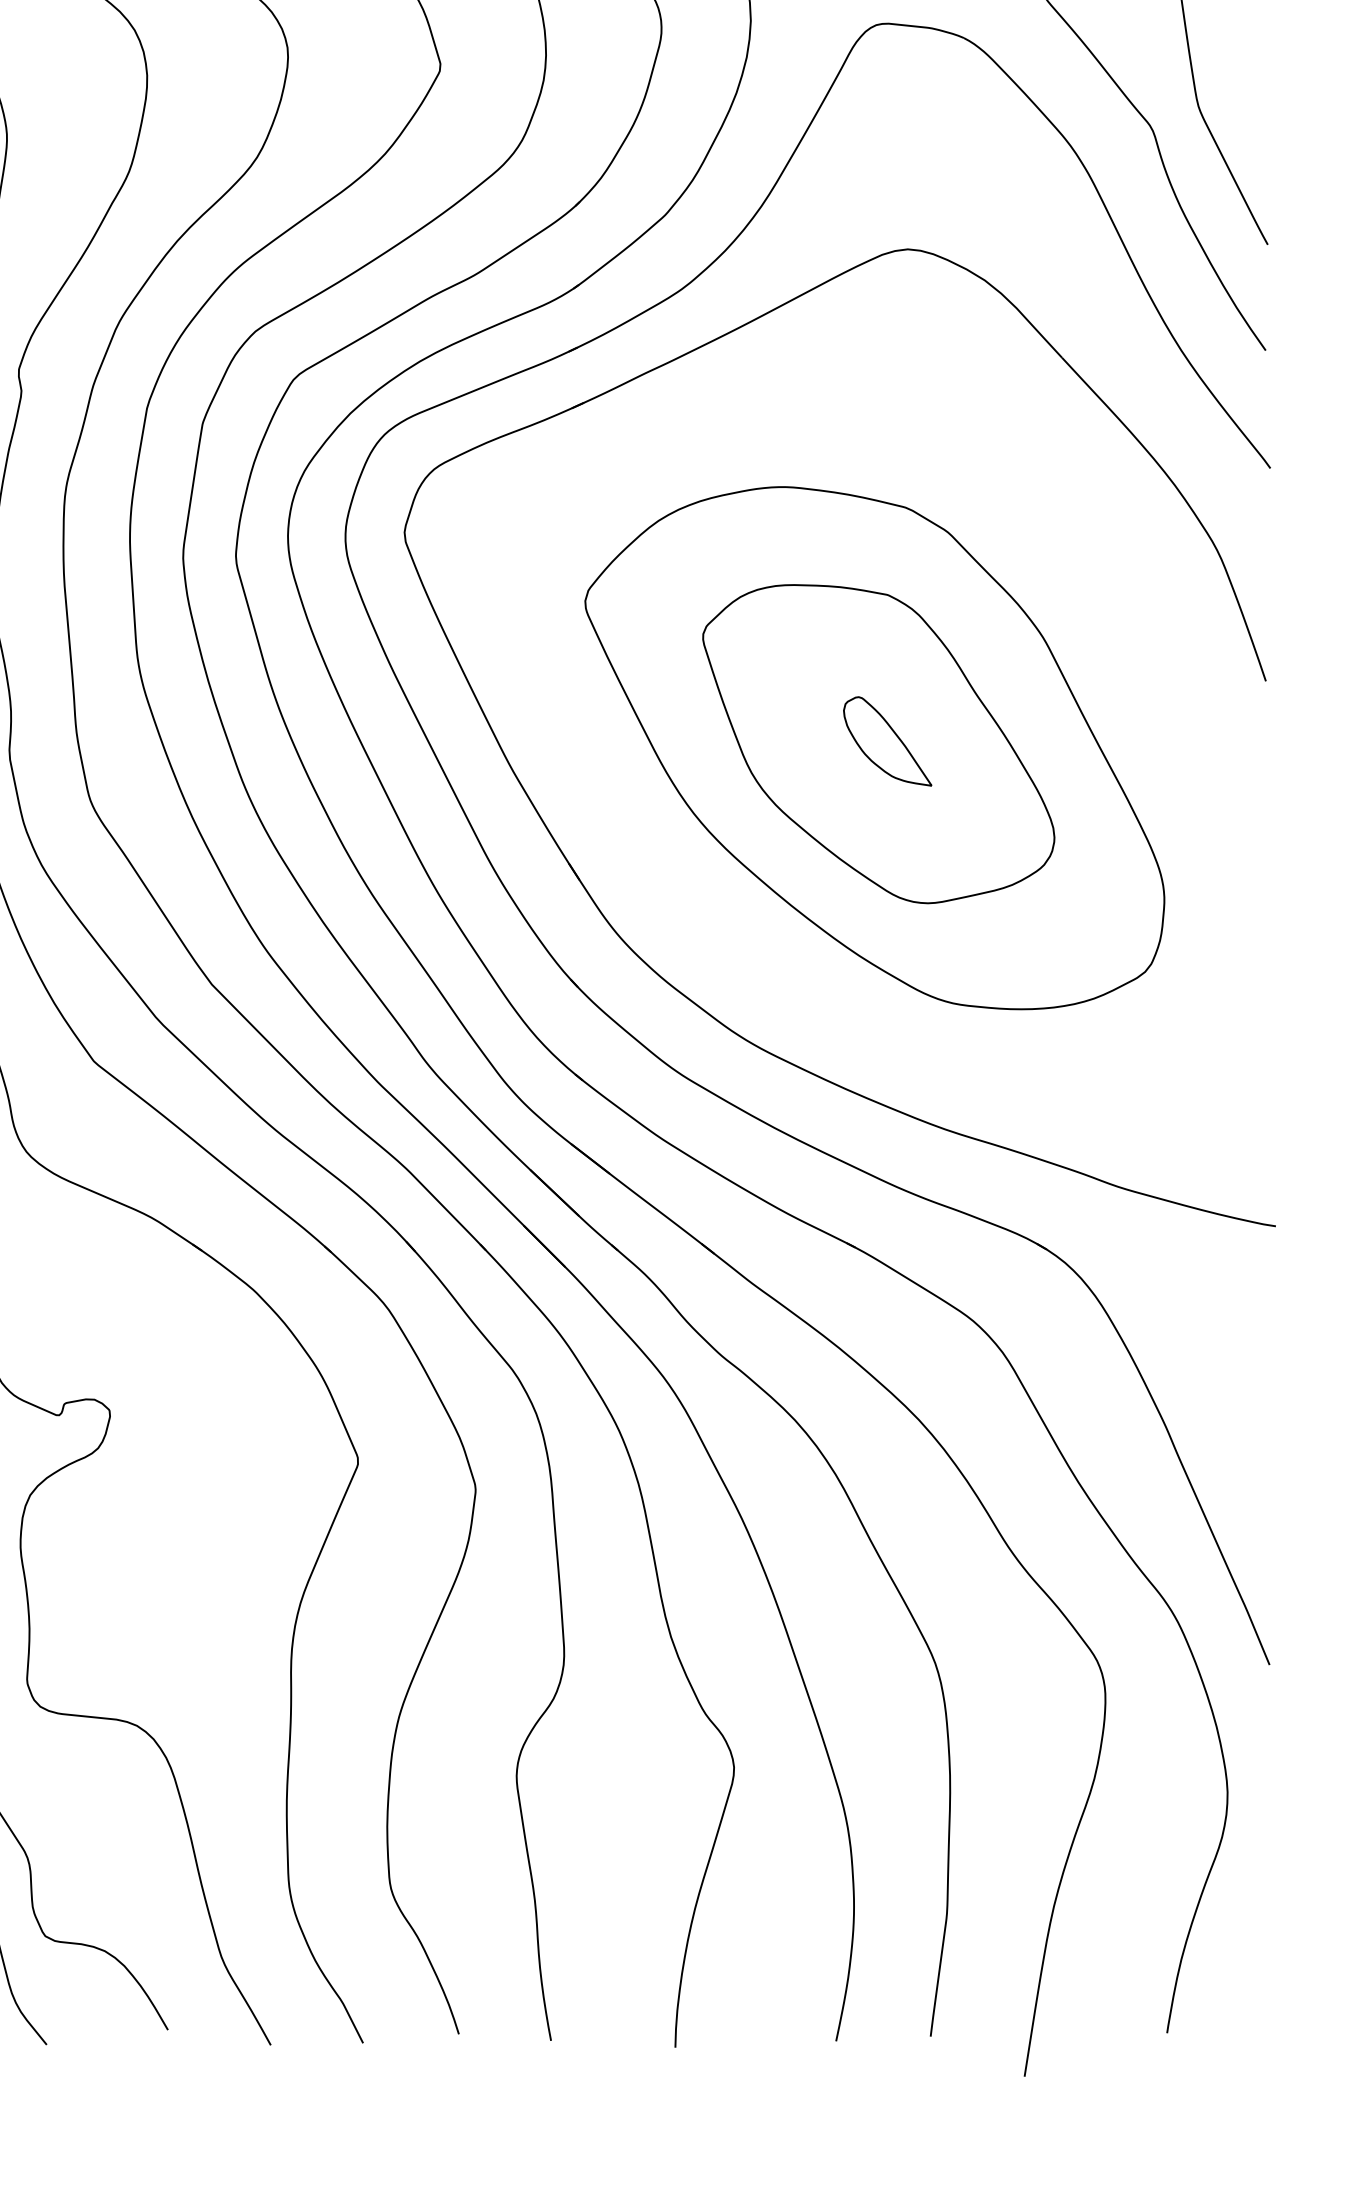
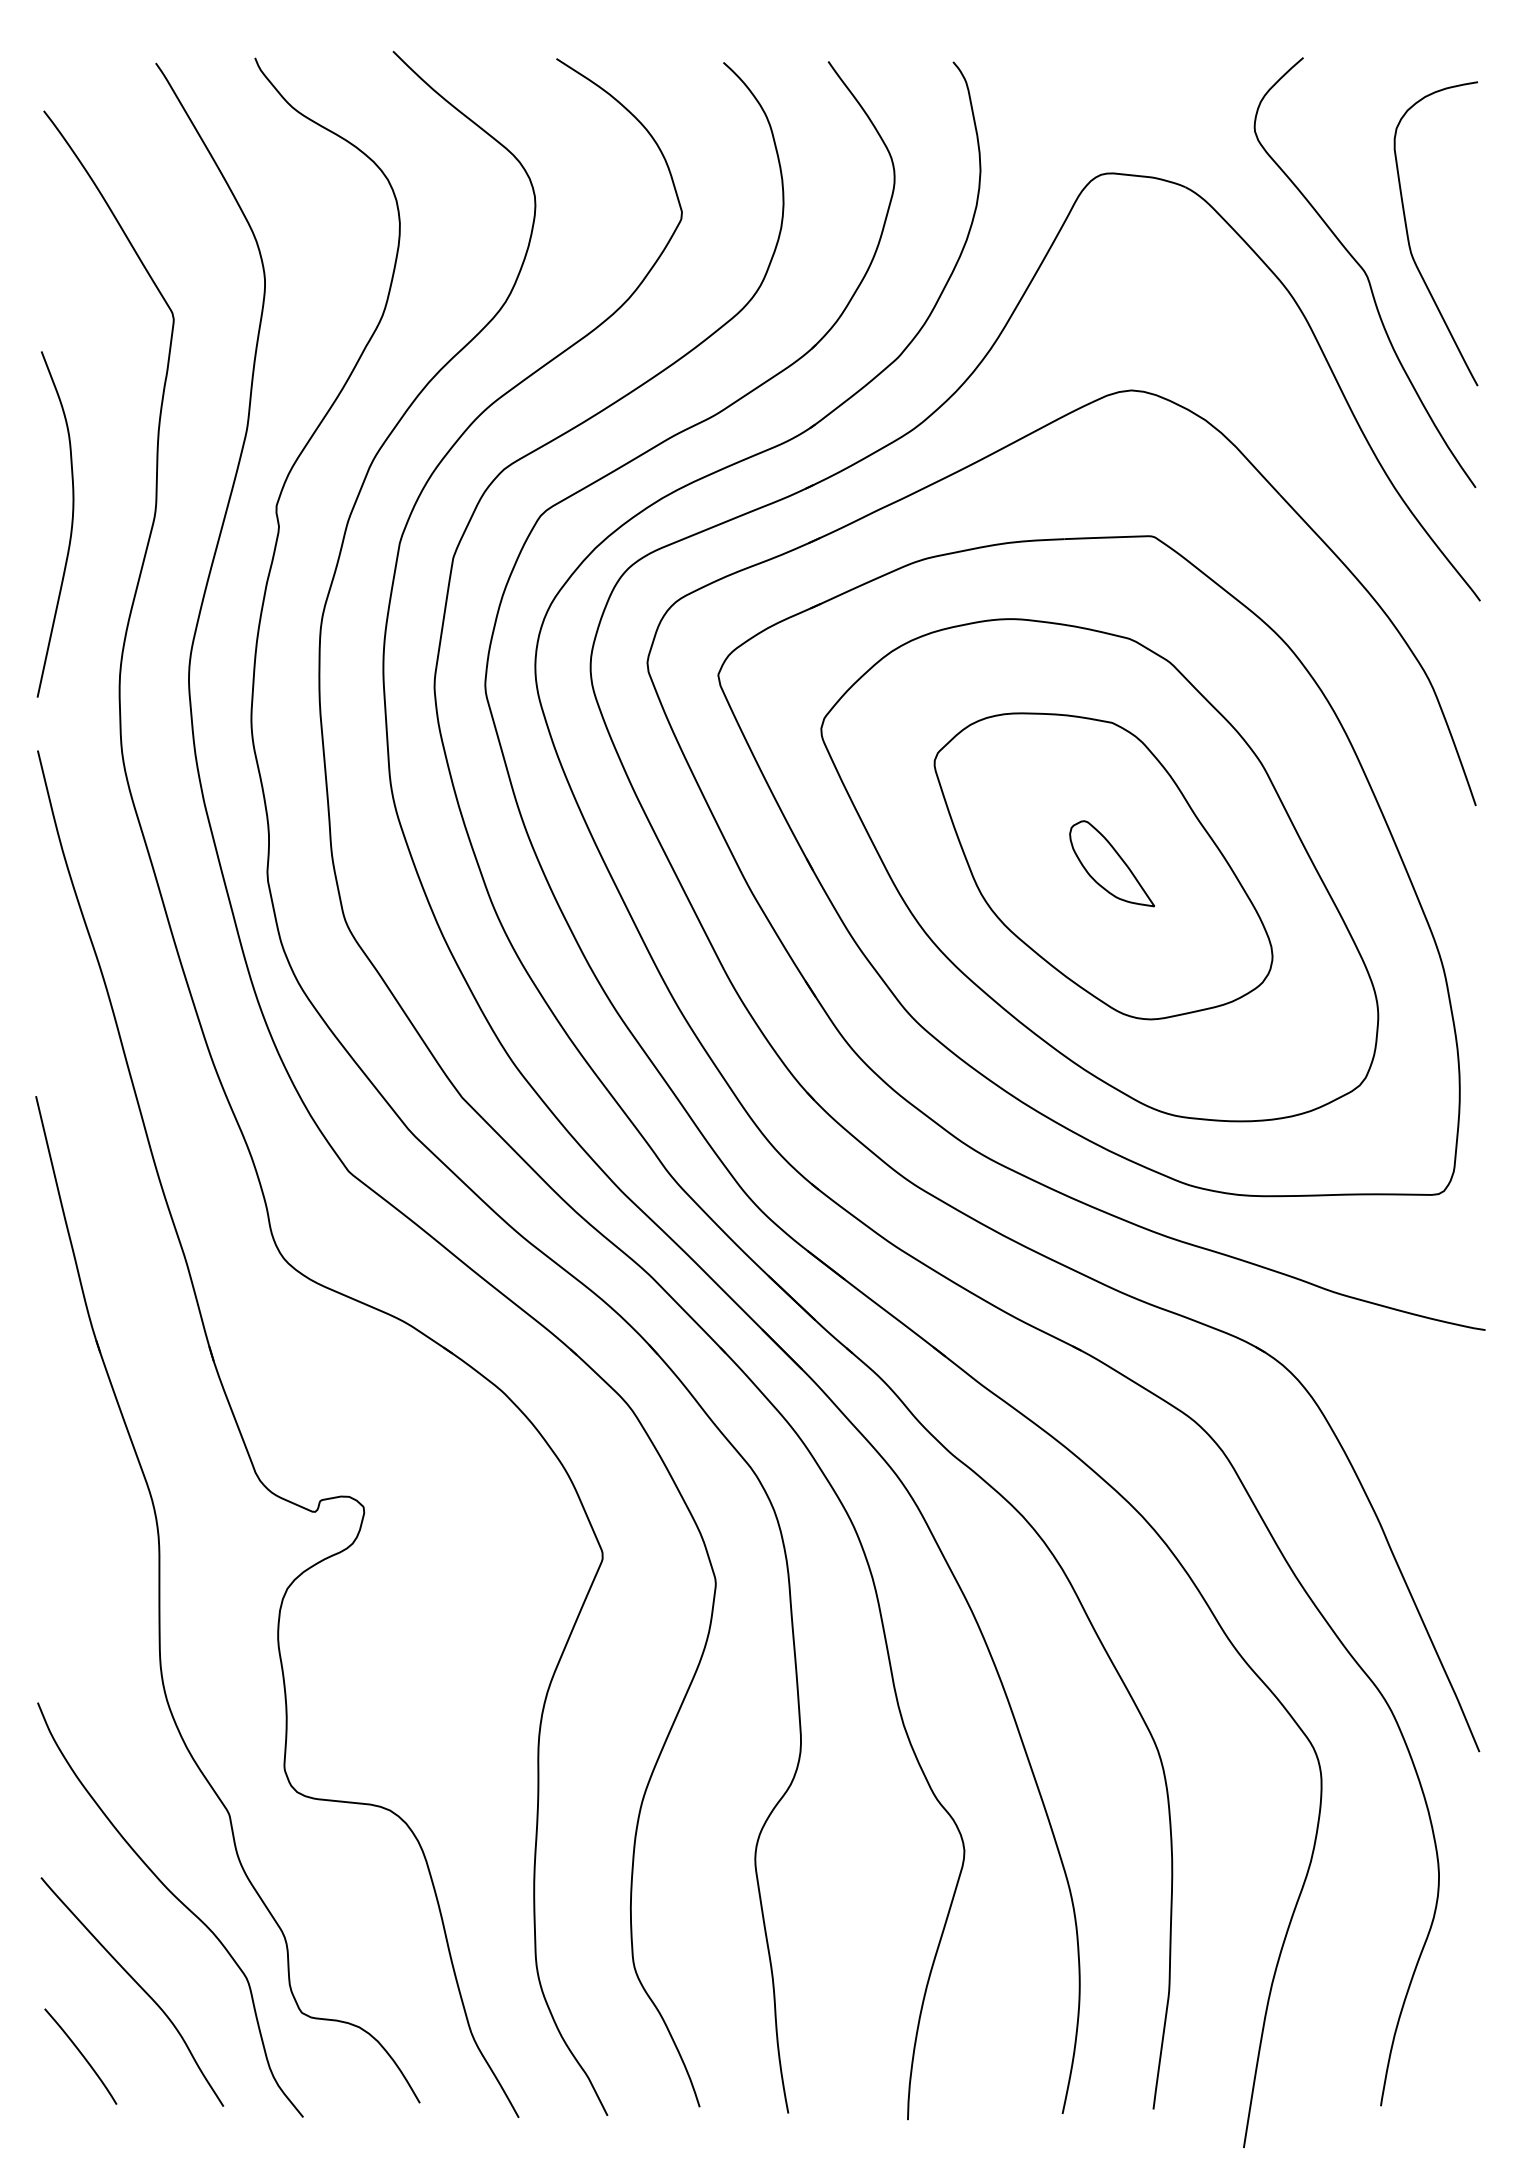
part: (863, 744) -> (1088, 866), added

